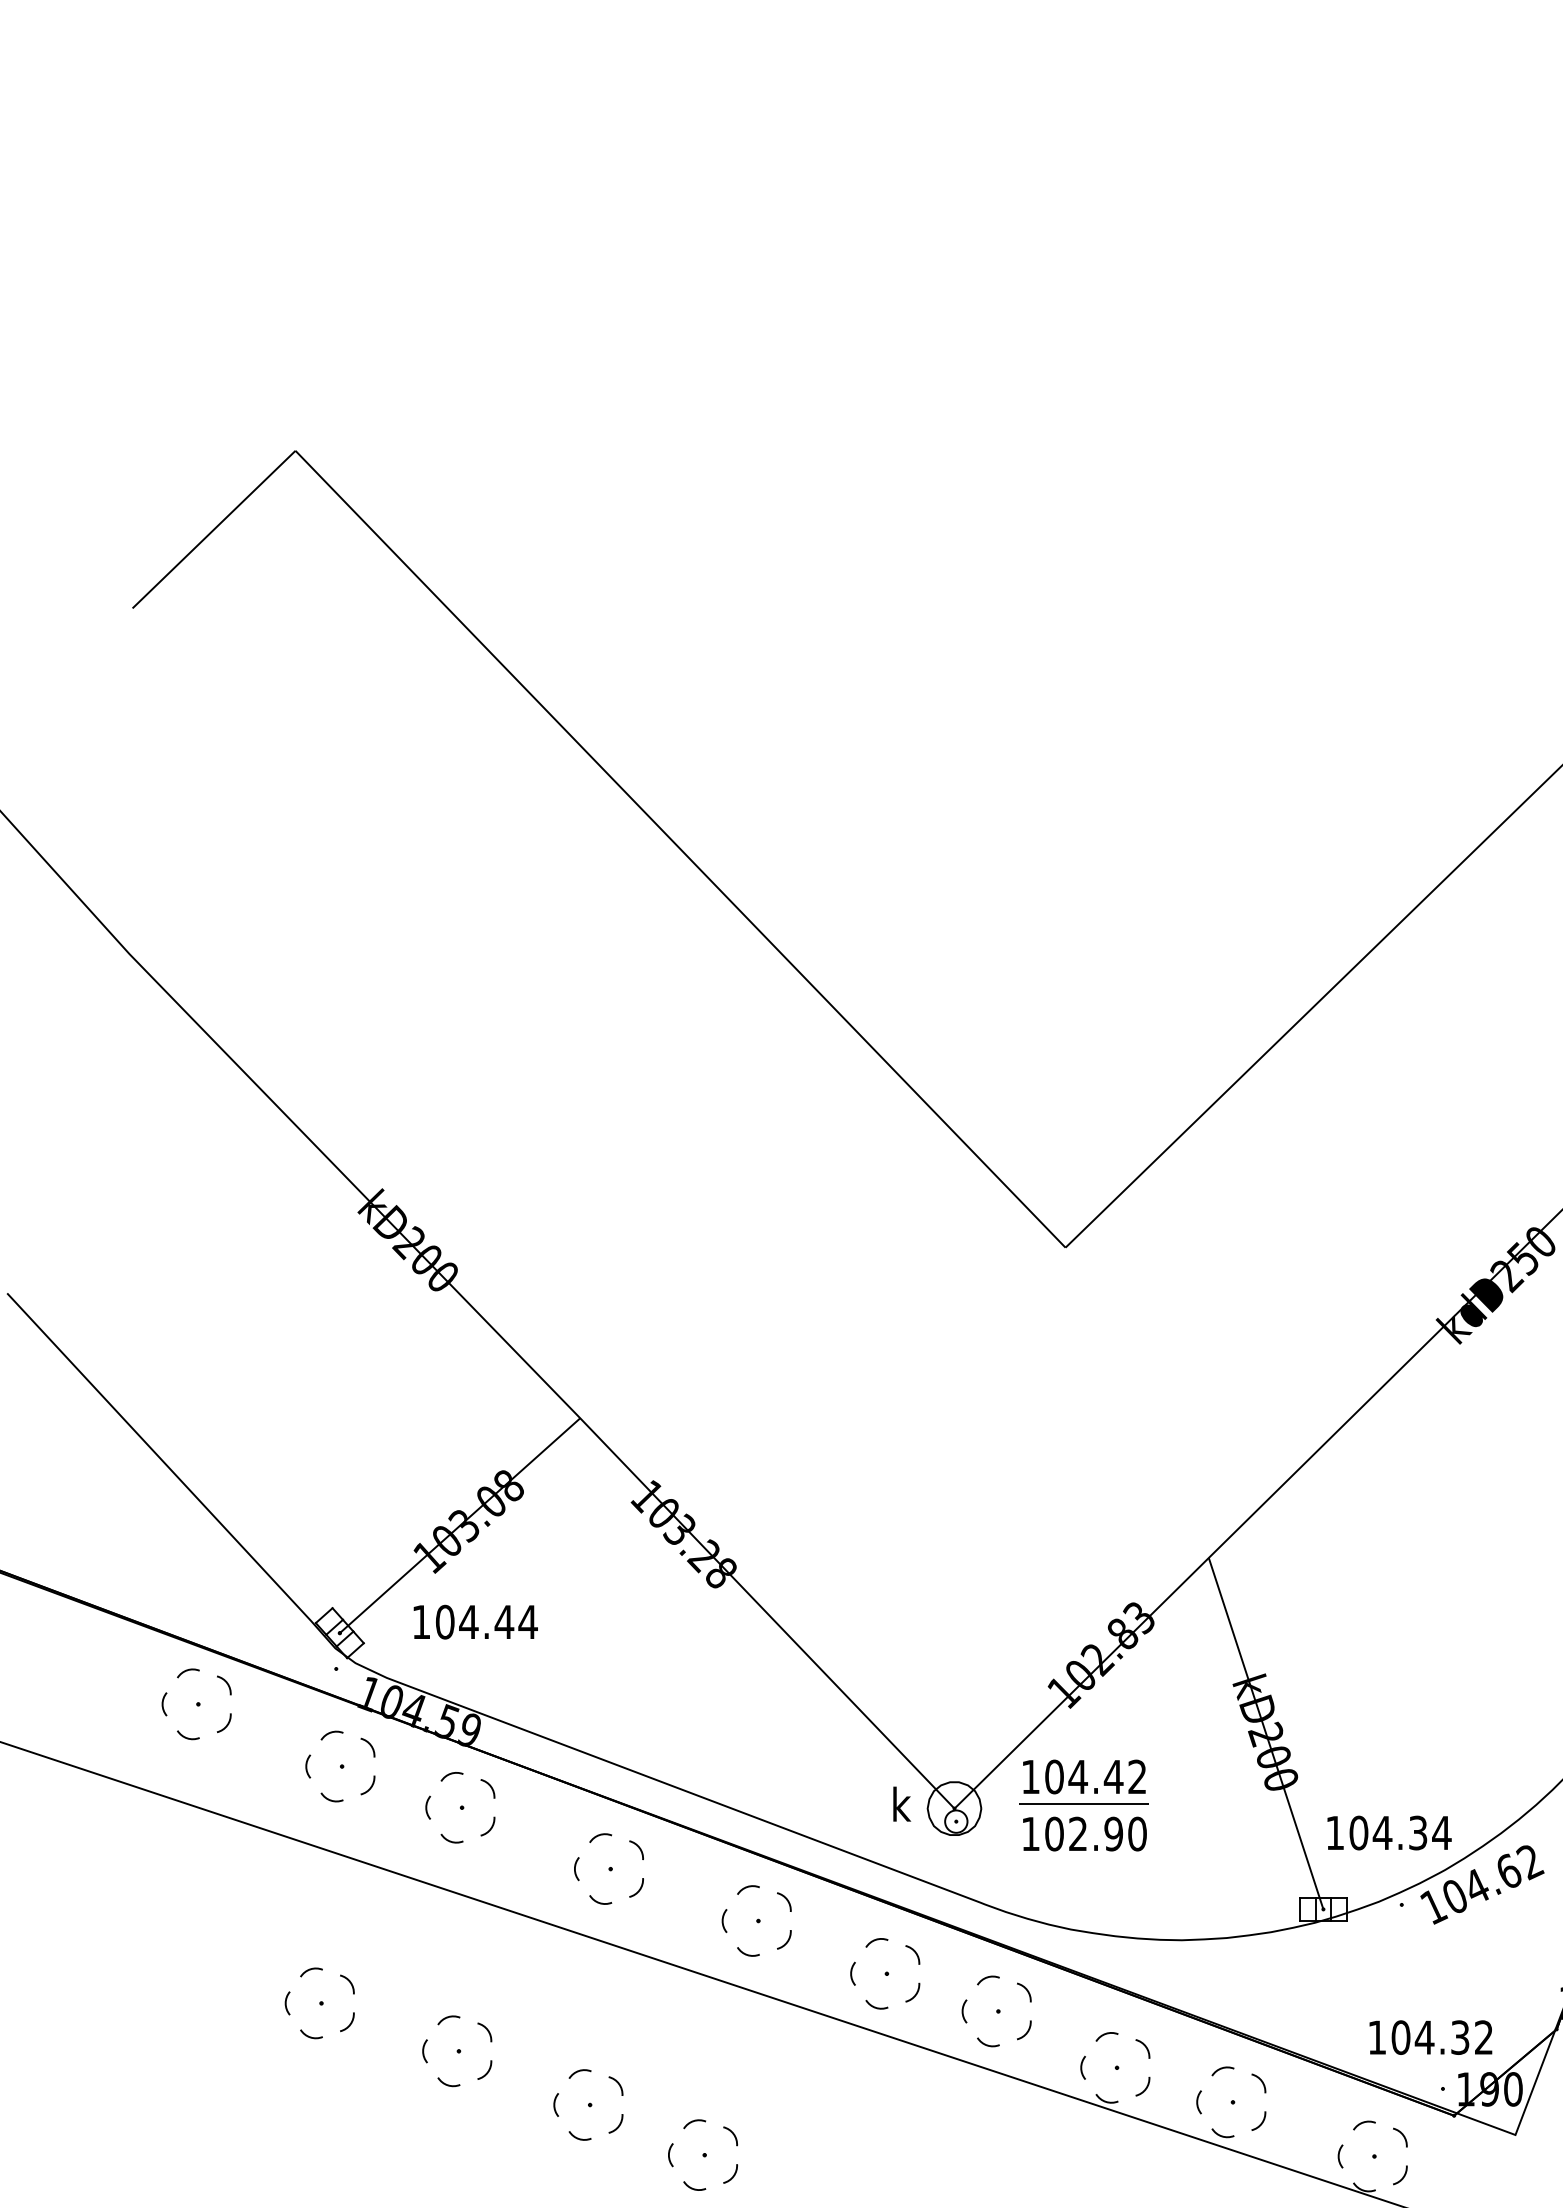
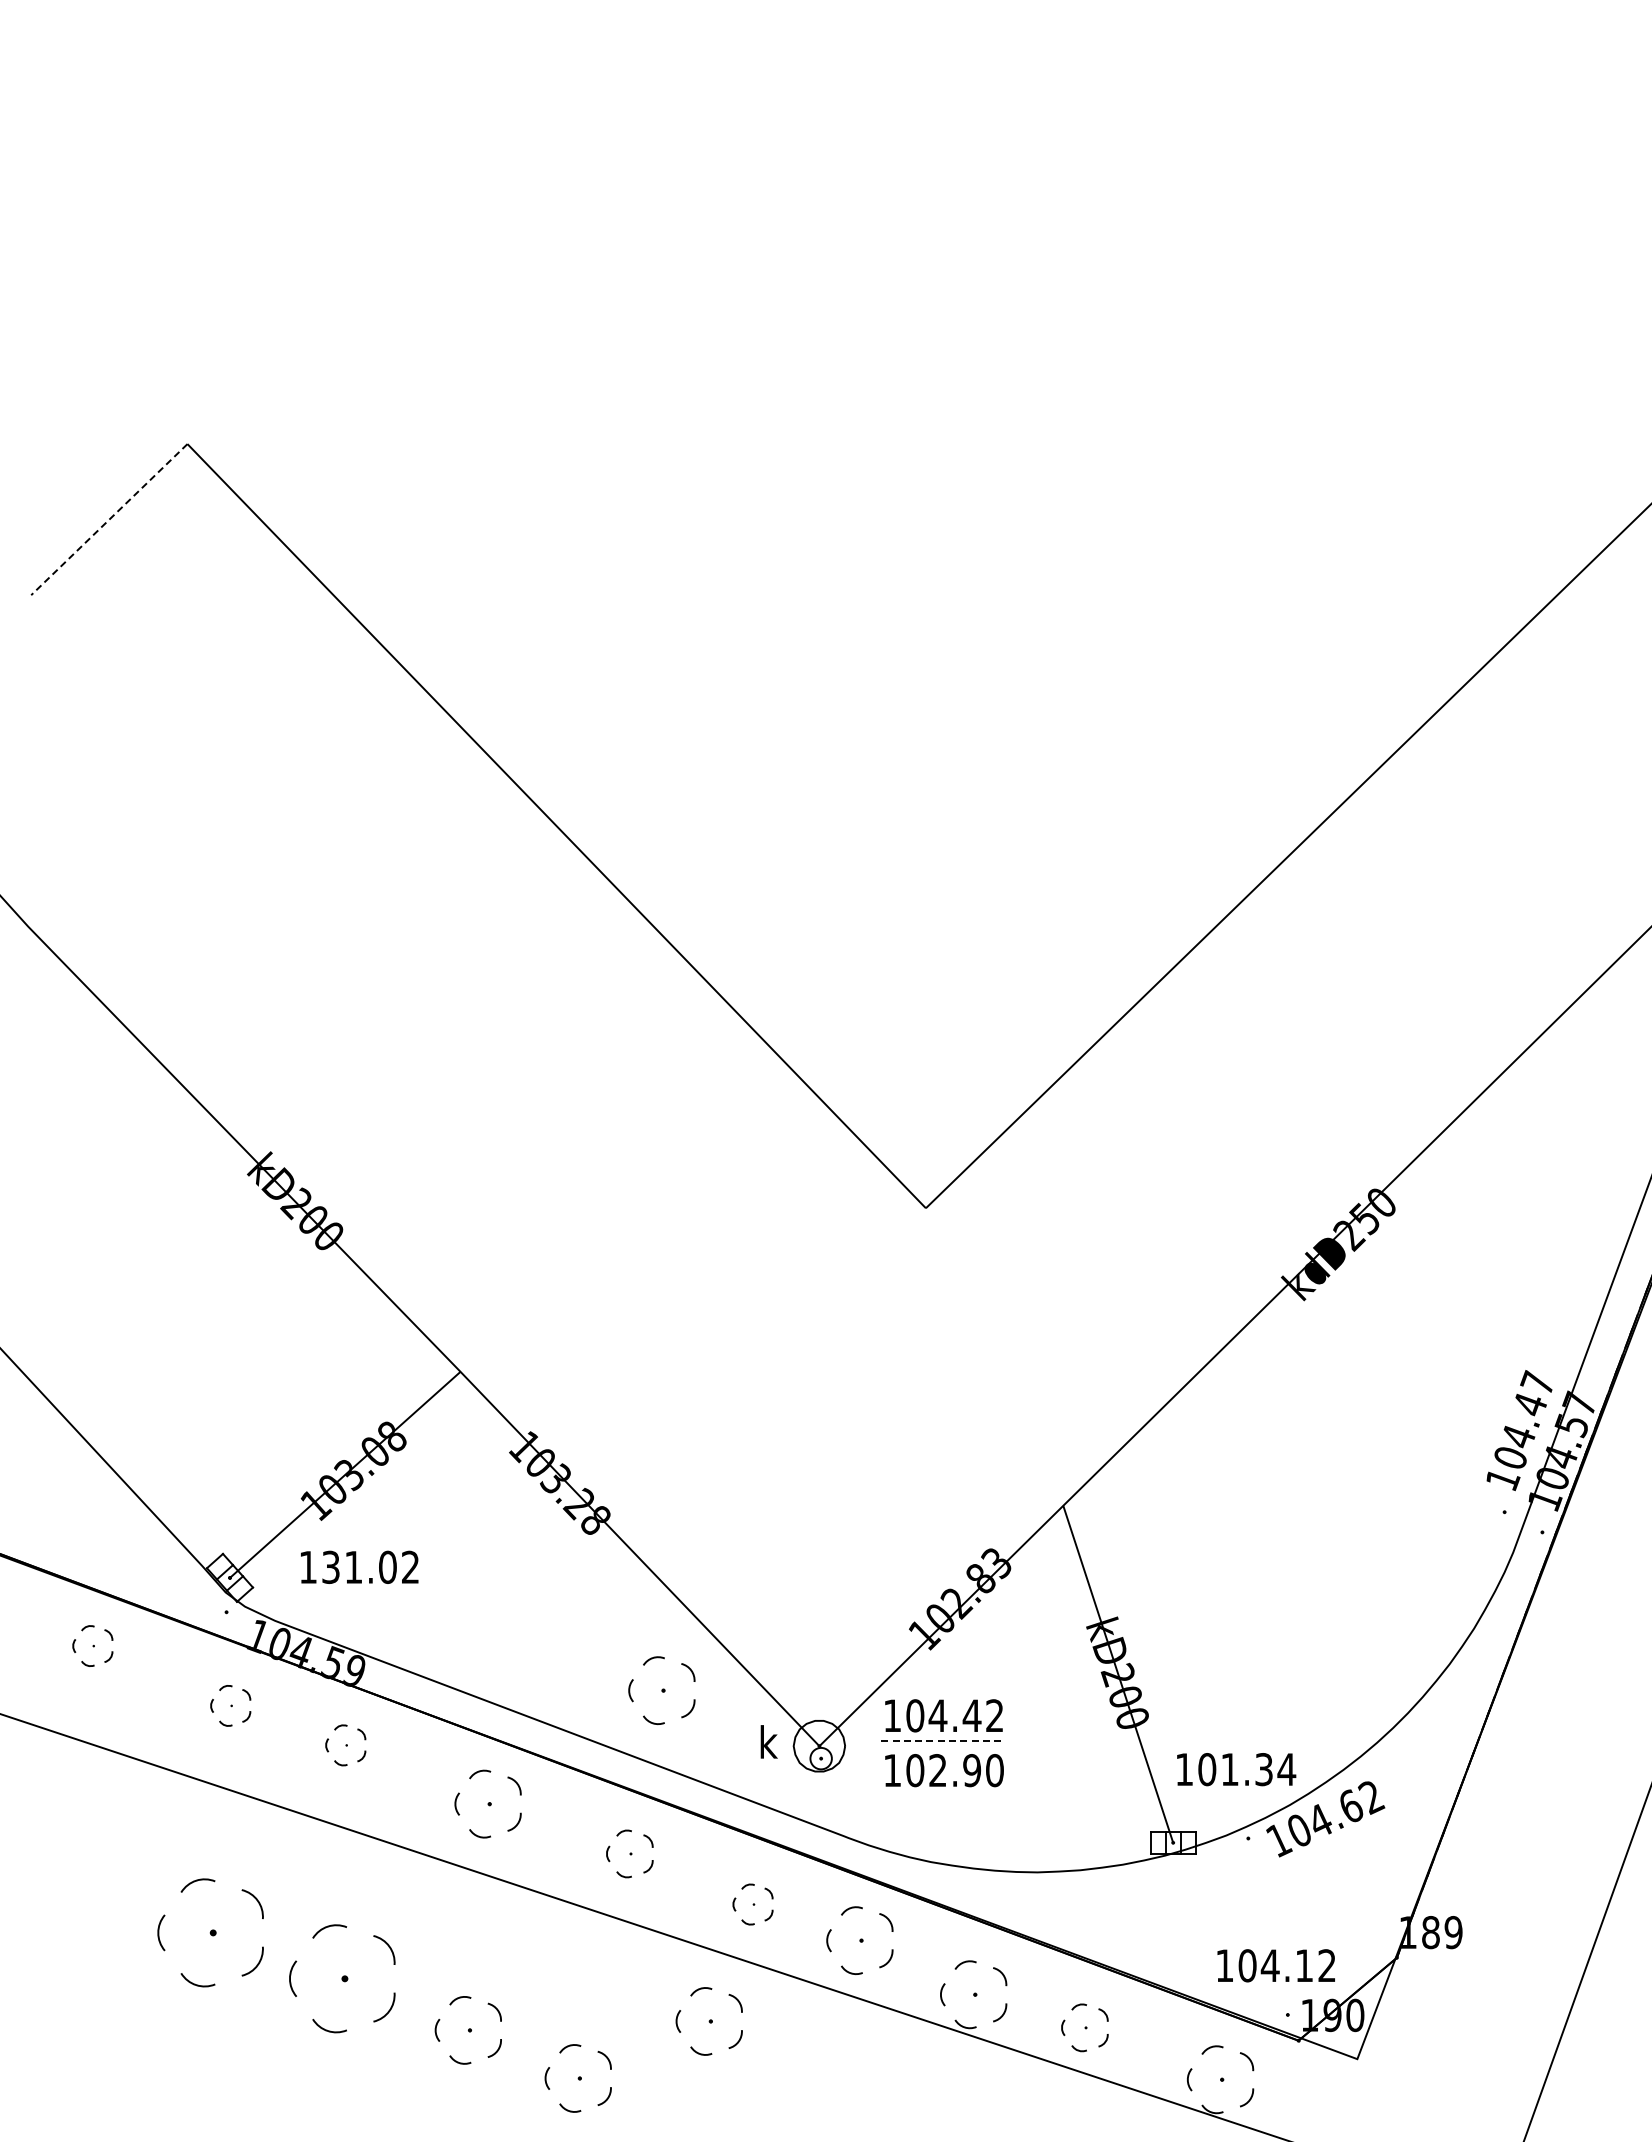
line: (214, 529) -> (109, 519), solid -> dashed
text: (486, 1621) -> (370, 1566), 104.44 -> 131.02
part: (196, 1703) -> (92, 1645), size x0.6
part: (789, 1750) -> (661, 1690), added
part: (340, 1766) -> (230, 1705), size x0.6
line: (1083, 1803) -> (943, 1741), solid -> dashed
part: (460, 1807) -> (345, 1745), size x0.6
text: (1382, 1832) -> (1229, 1769), 104.34 -> 101.34
part: (756, 1920) -> (629, 1853), size x0.7
part: (884, 1973) -> (752, 1904), size x0.6
part: (319, 2002) -> (210, 1932), size x1.6
text: (1459, 2037) -> (1303, 1965), 104.32 -> 104.12
part: (457, 2050) -> (342, 1978), size x1.6
part: (838, 2095) -> (708, 2021), added
part: (1230, 2102) -> (1084, 2027), size x0.7

